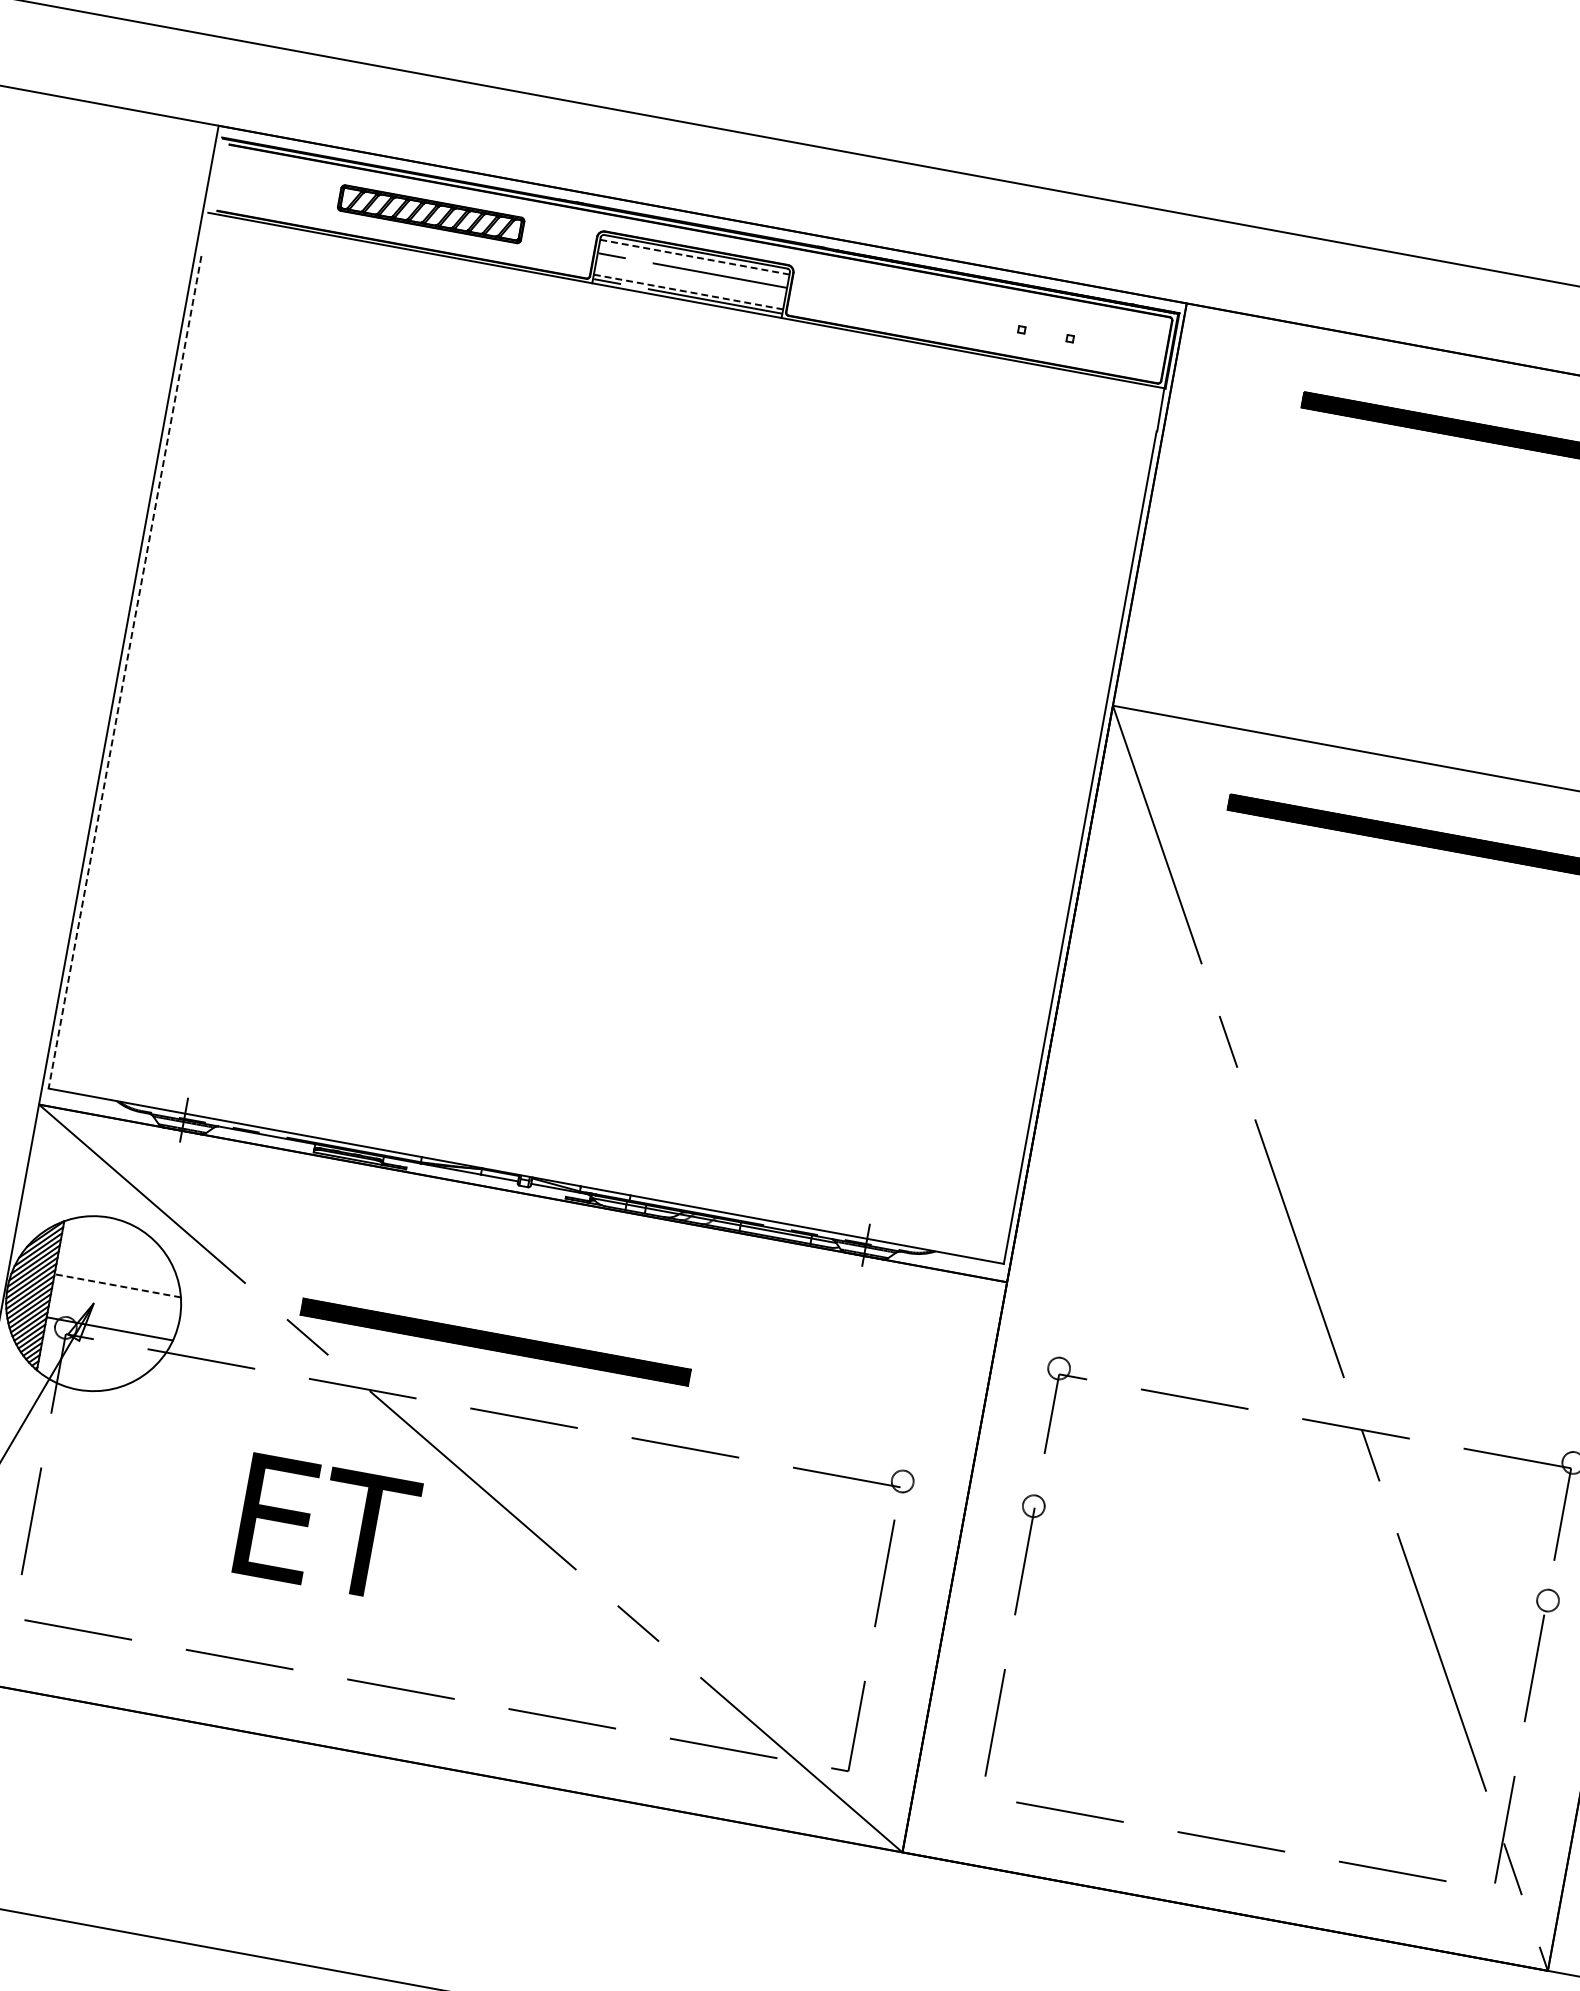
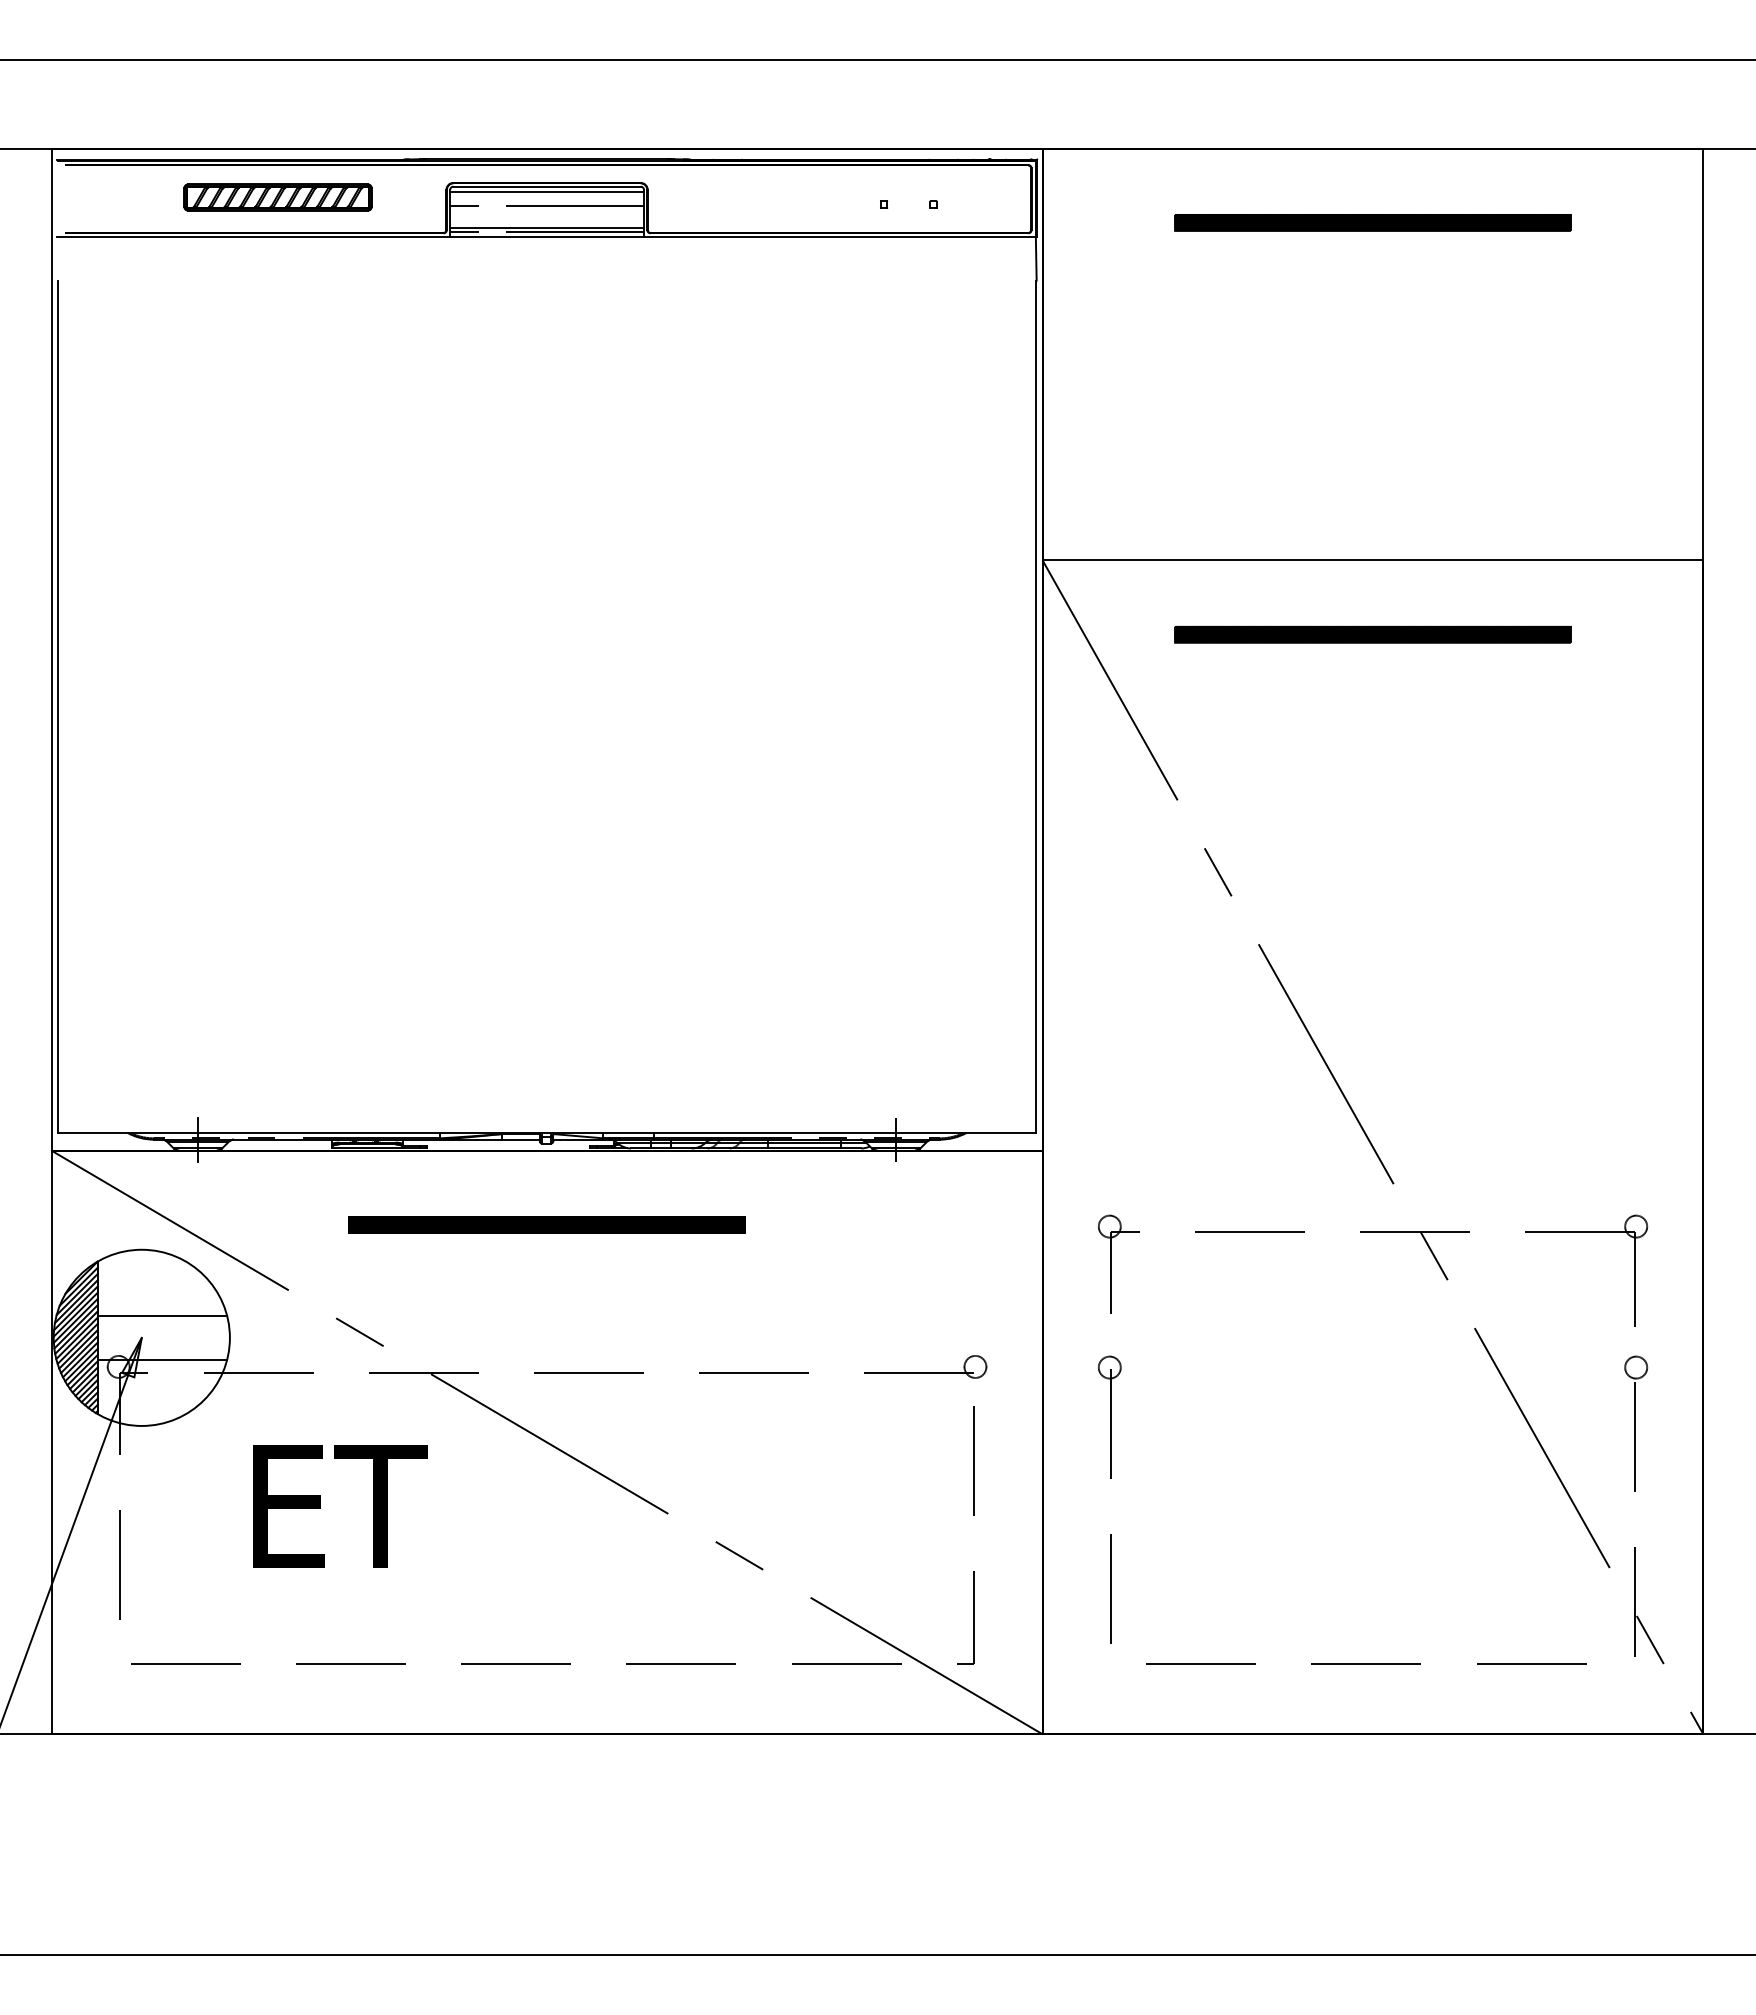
line: (695, 257) -> (547, 192), dashed -> solid
line: (688, 291) -> (547, 227), dashed -> solid
line: (125, 672) -> (58, 707), dashed -> solid
line: (117, 1285) -> (162, 1315), dashed -> solid
part: (495, 1341) -> (546, 1224), moved
text: (327, 1528) -> (340, 1506), moved

